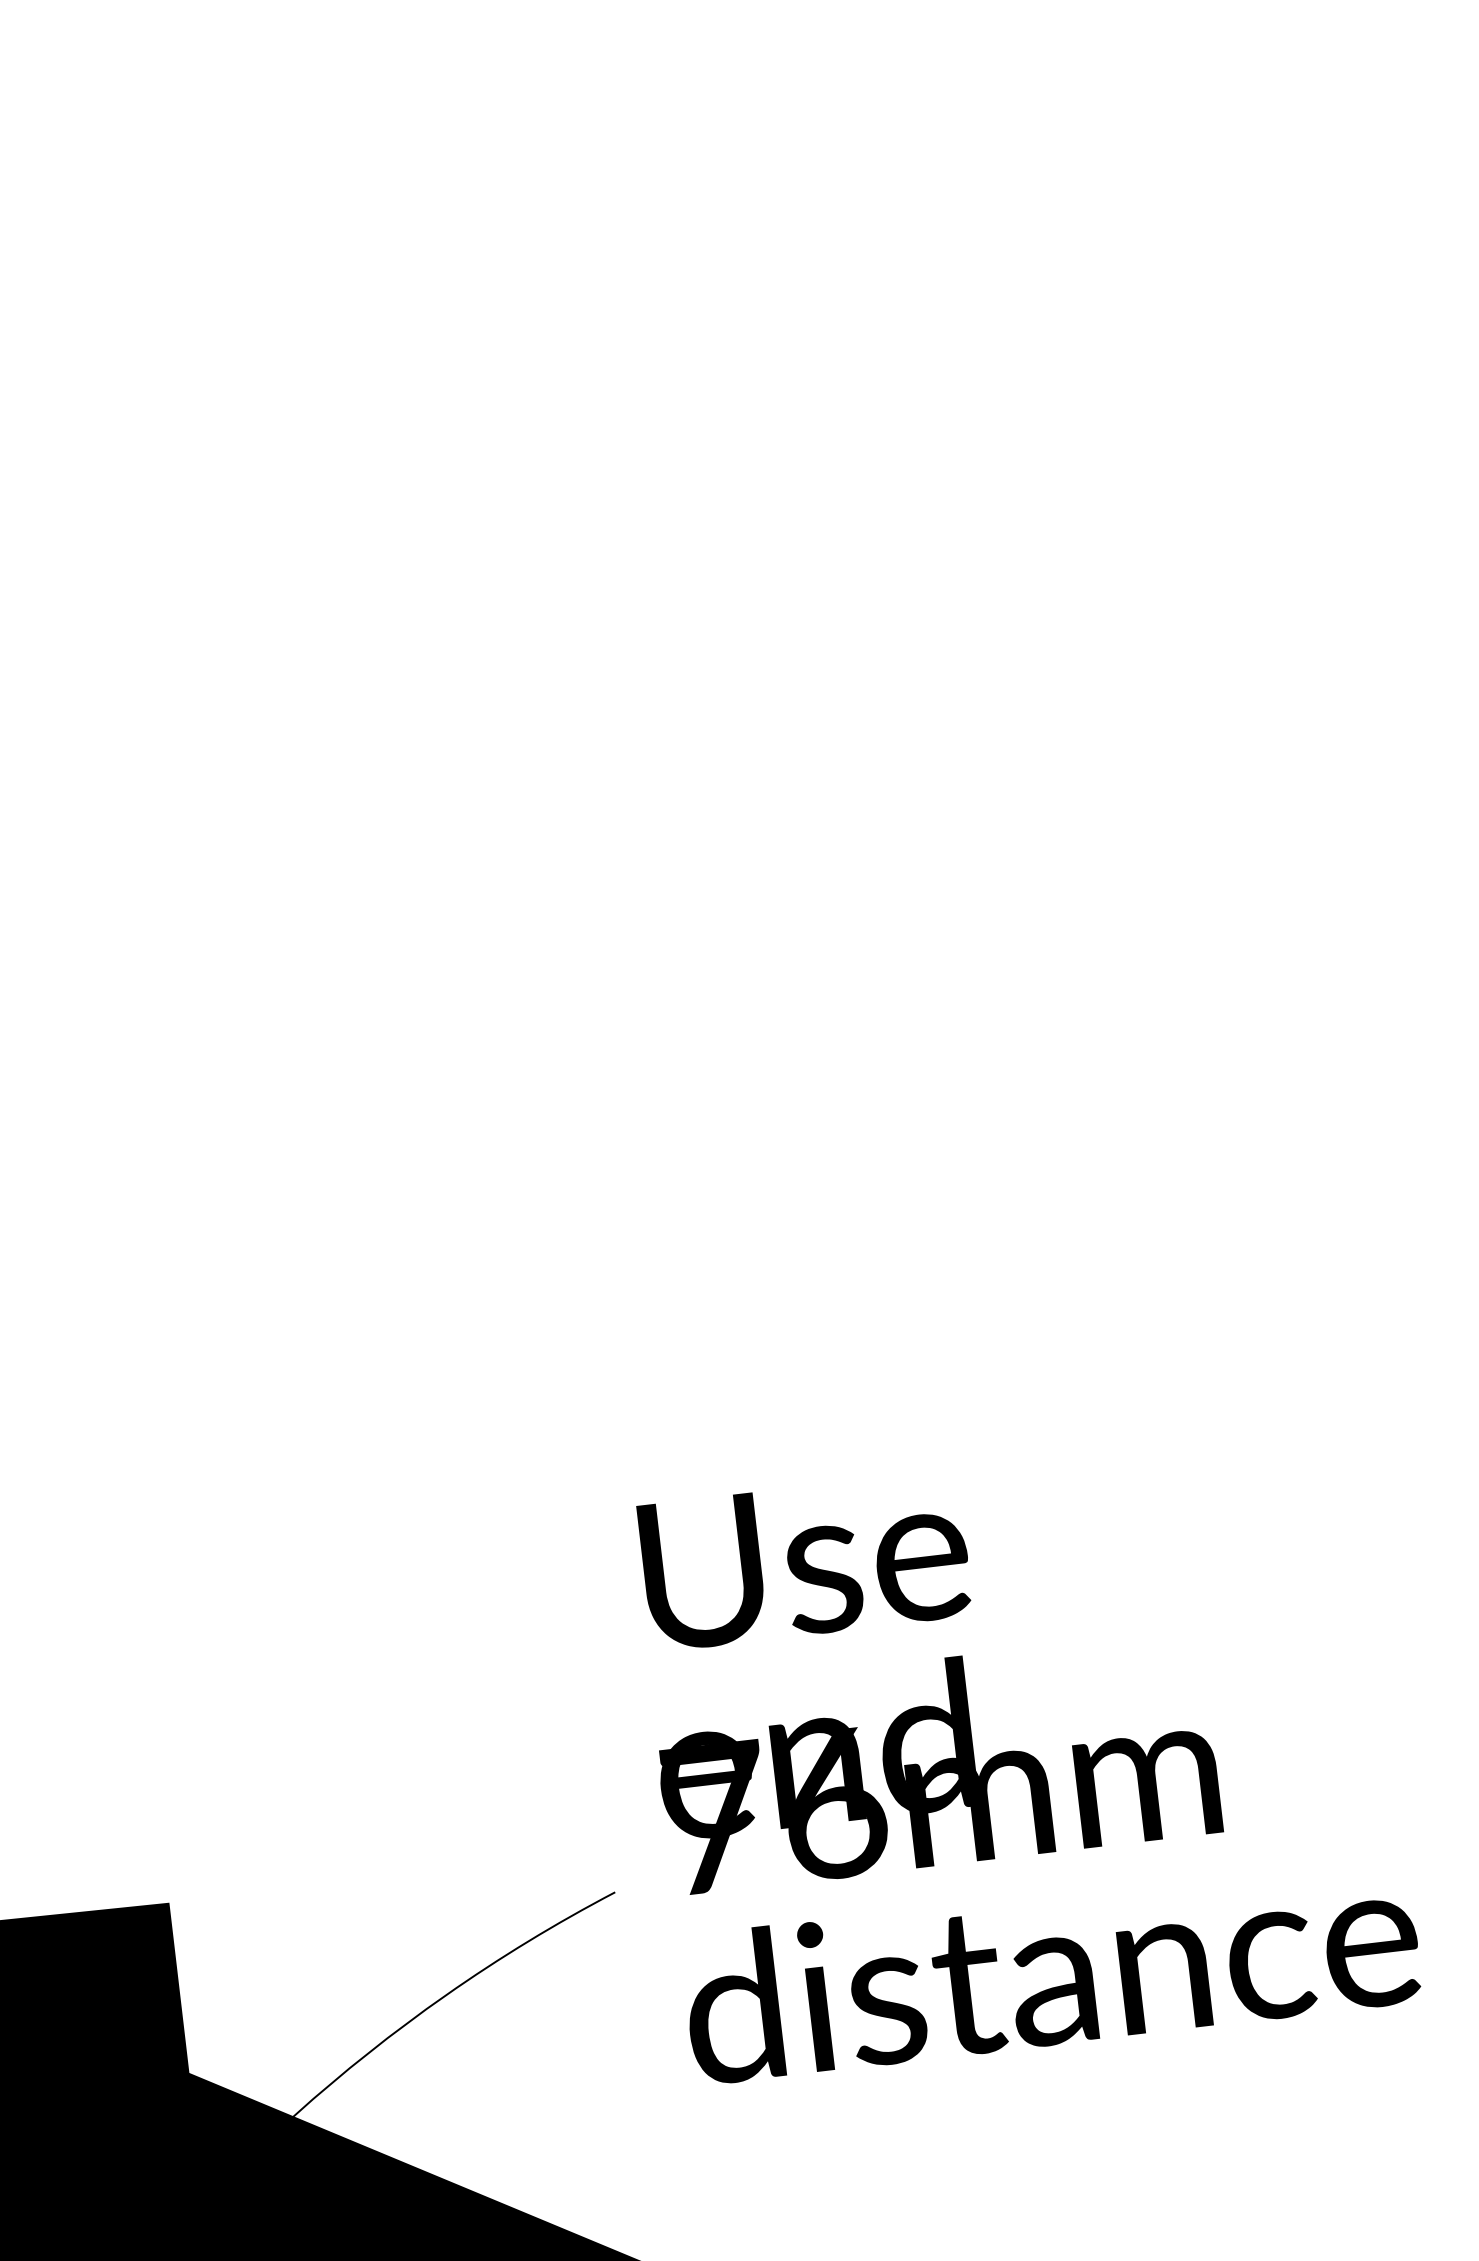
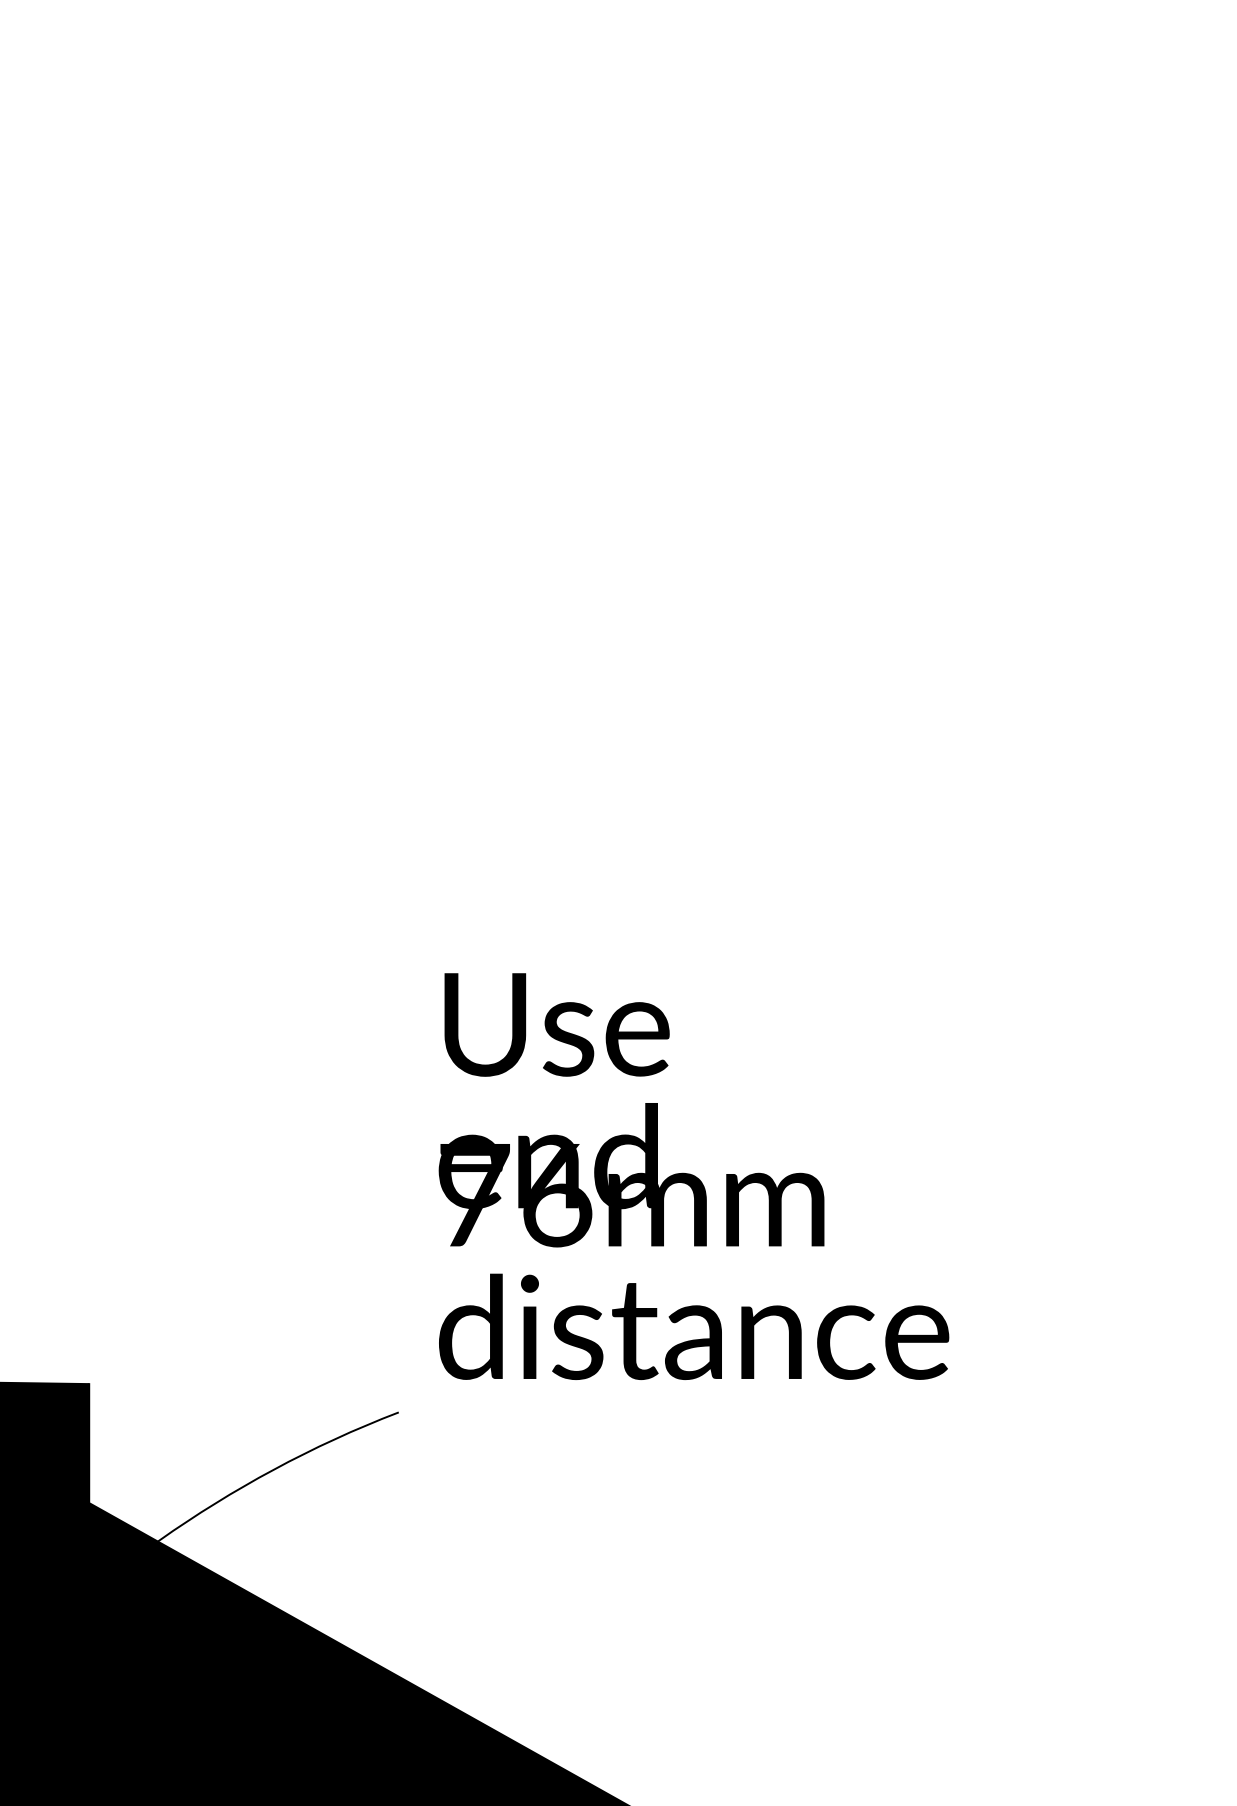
text: (1025, 1754) -> (693, 1176), moved

